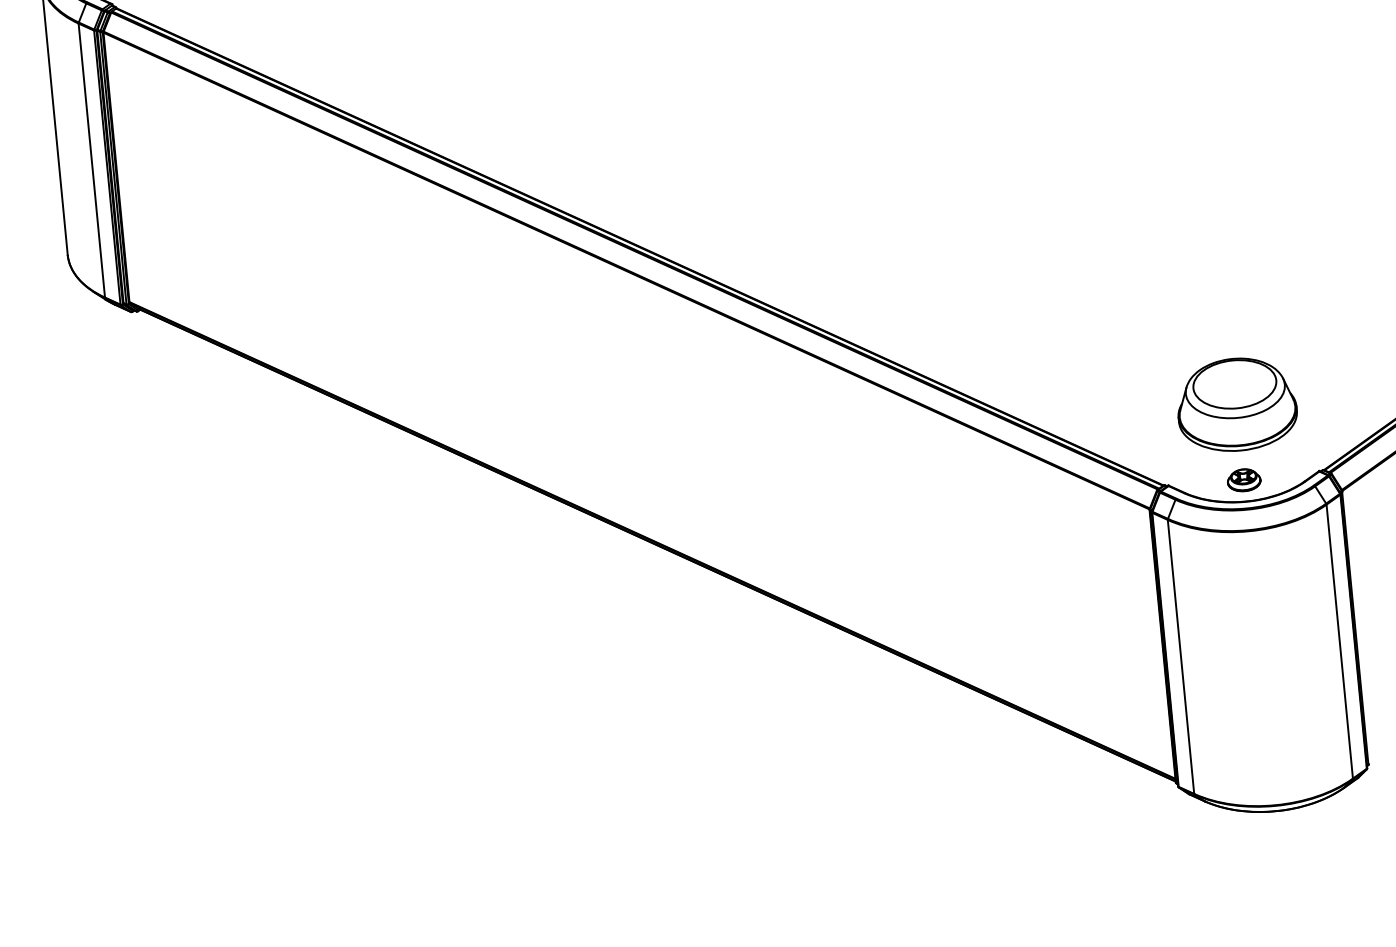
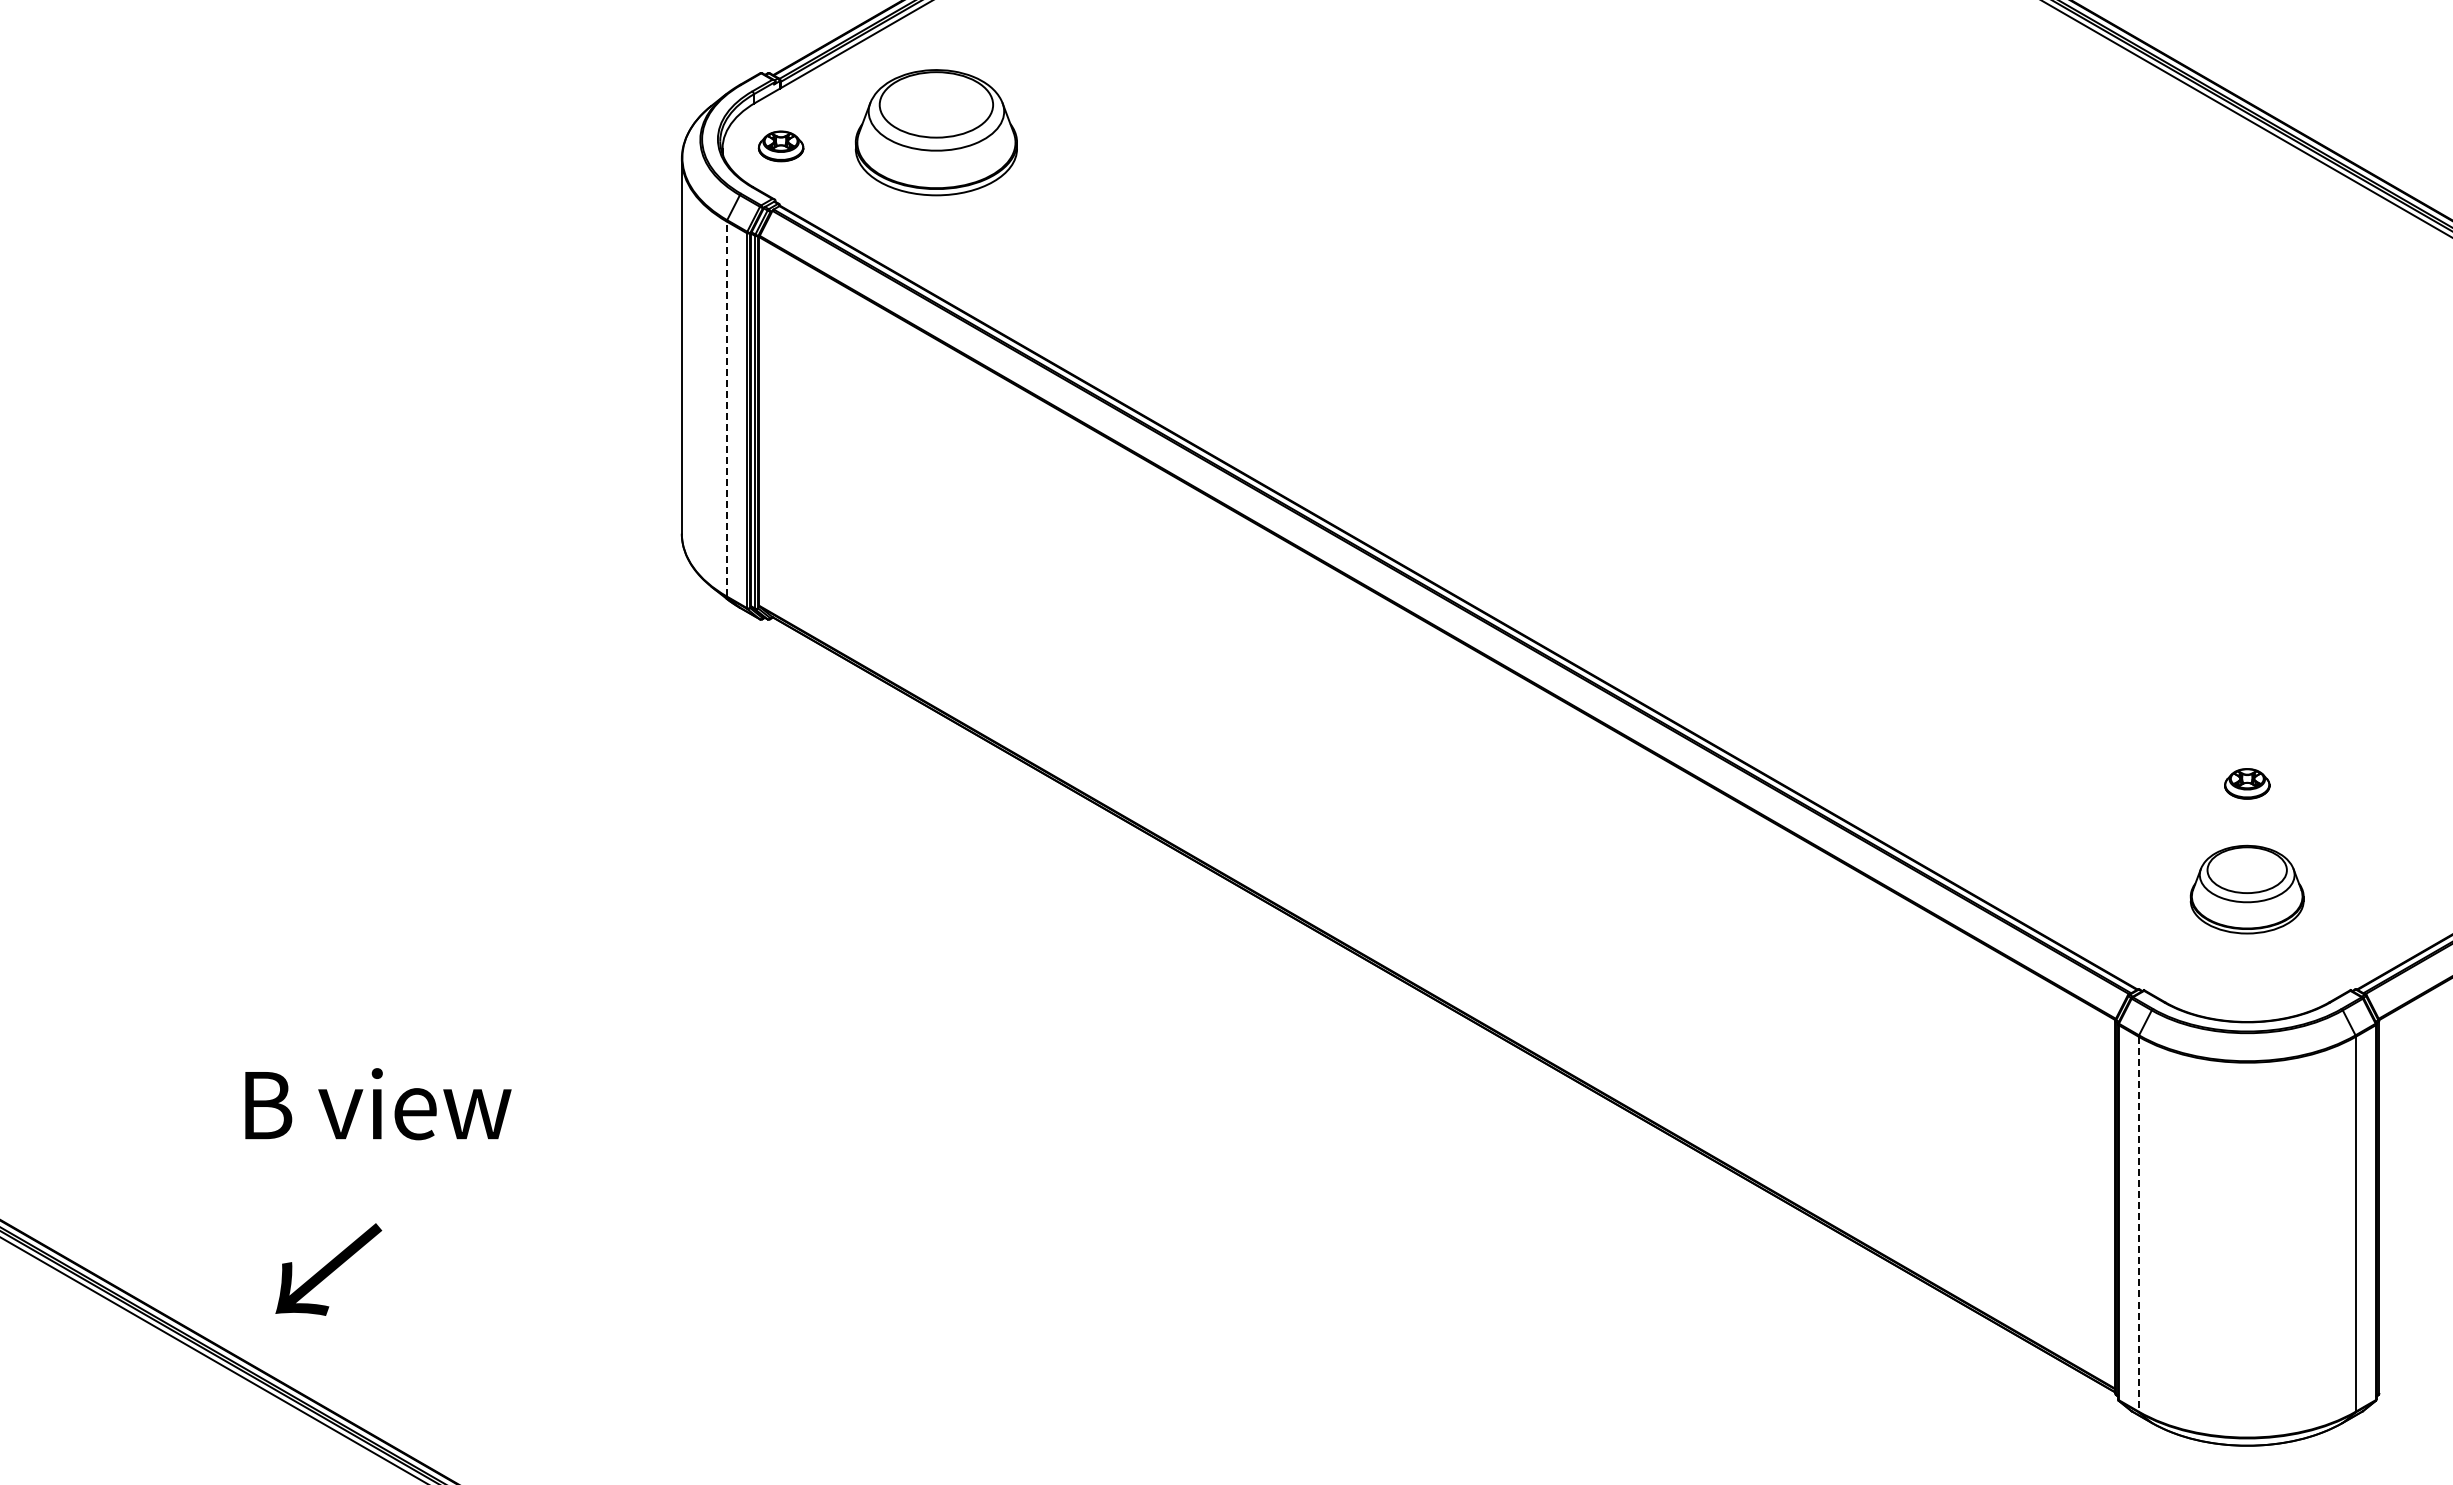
line: (91, 160) -> (726, 408), solid -> dashed
part: (1236, 404) -> (2246, 889), size x0.7
part: (1244, 479) -> (2247, 783), moved
line: (1180, 657) -> (2138, 1224), solid -> dashed

